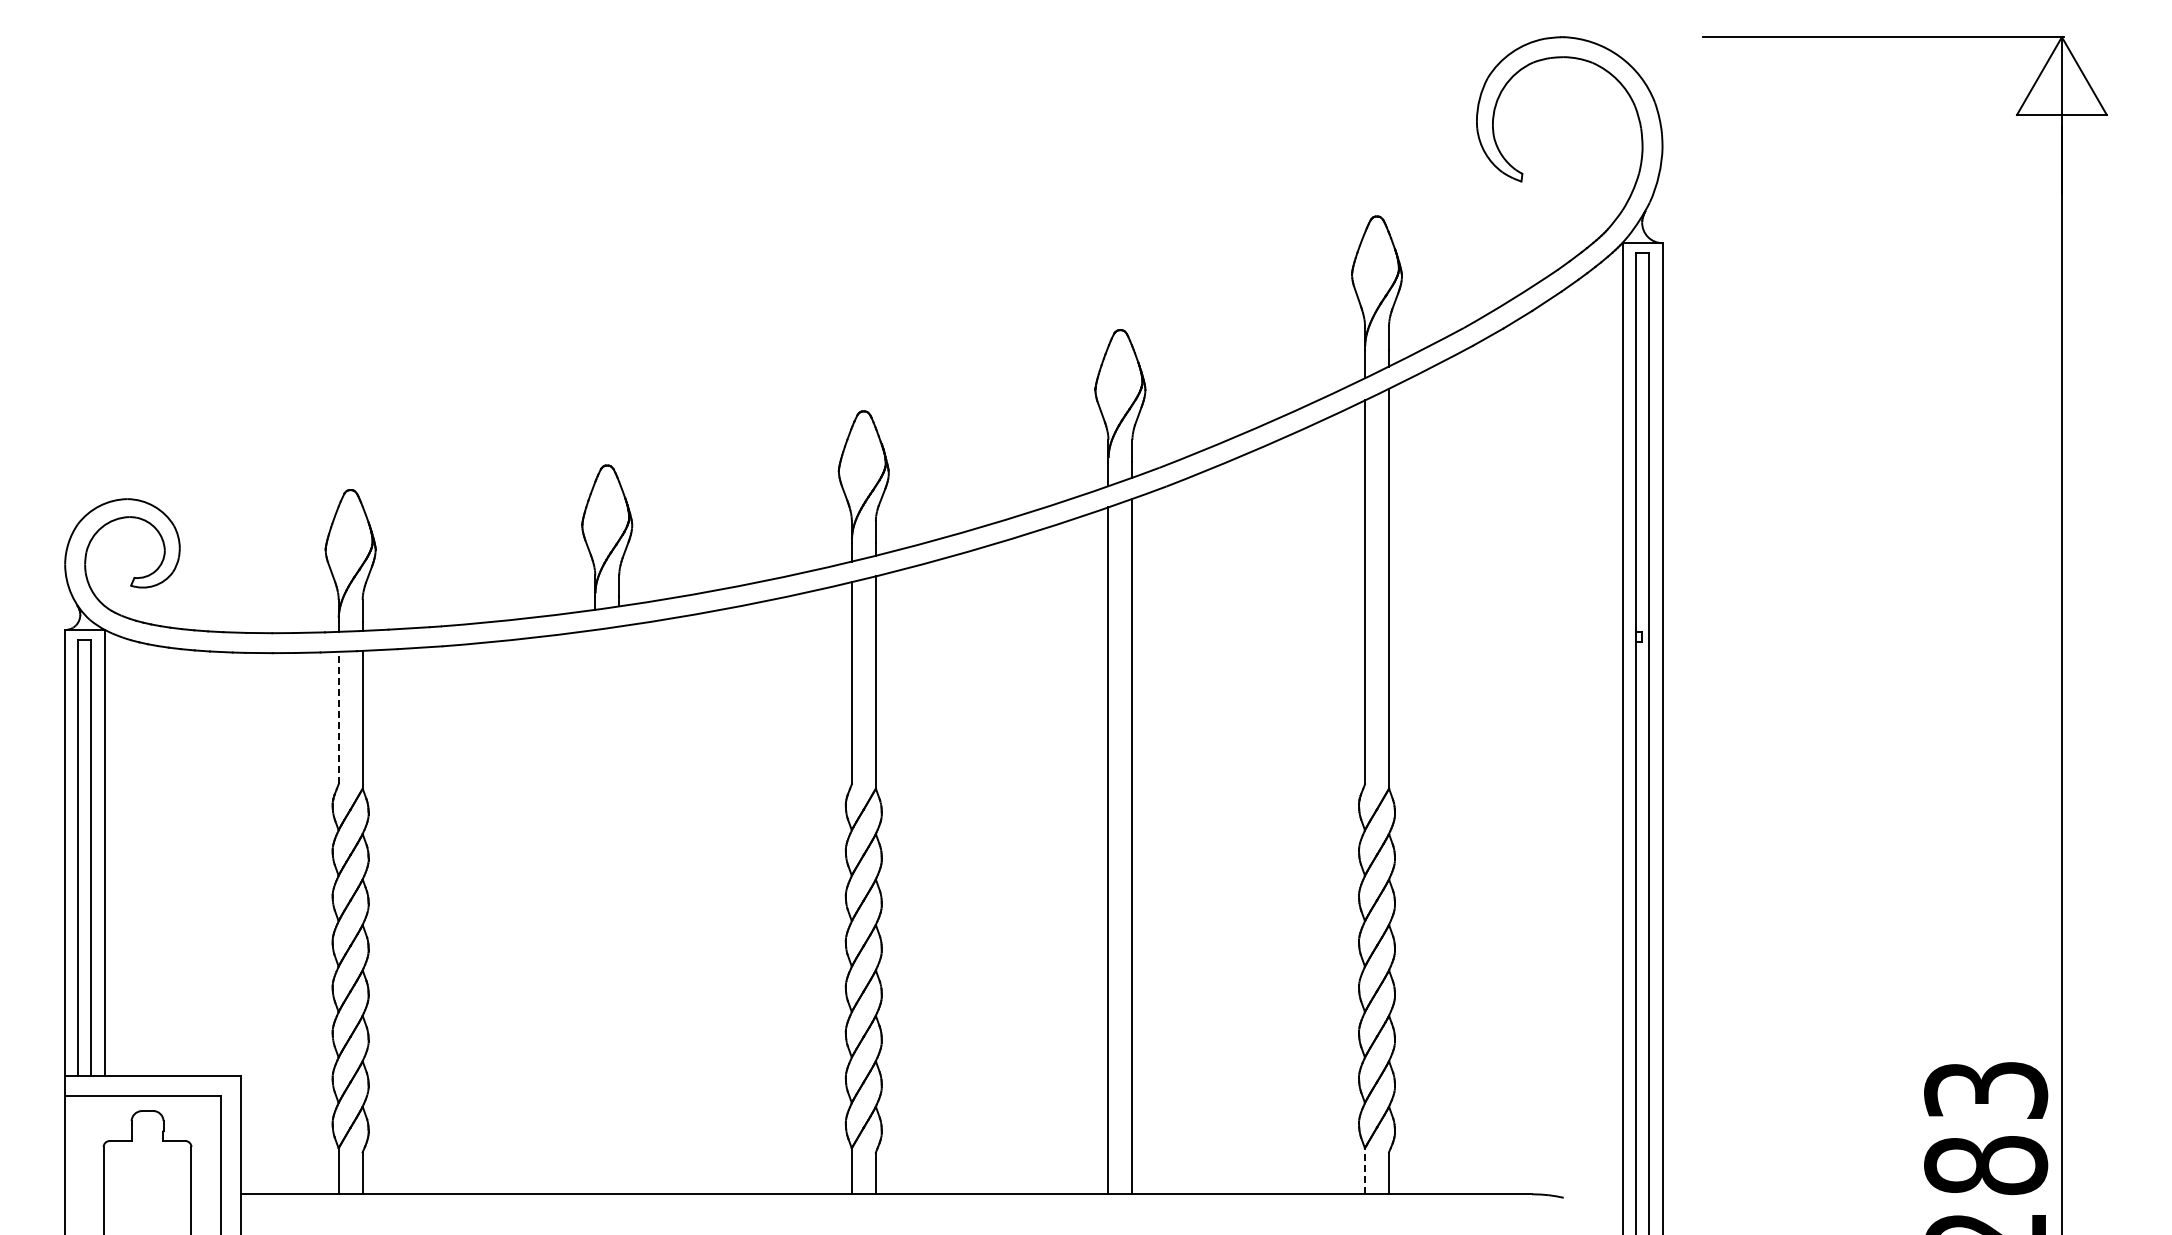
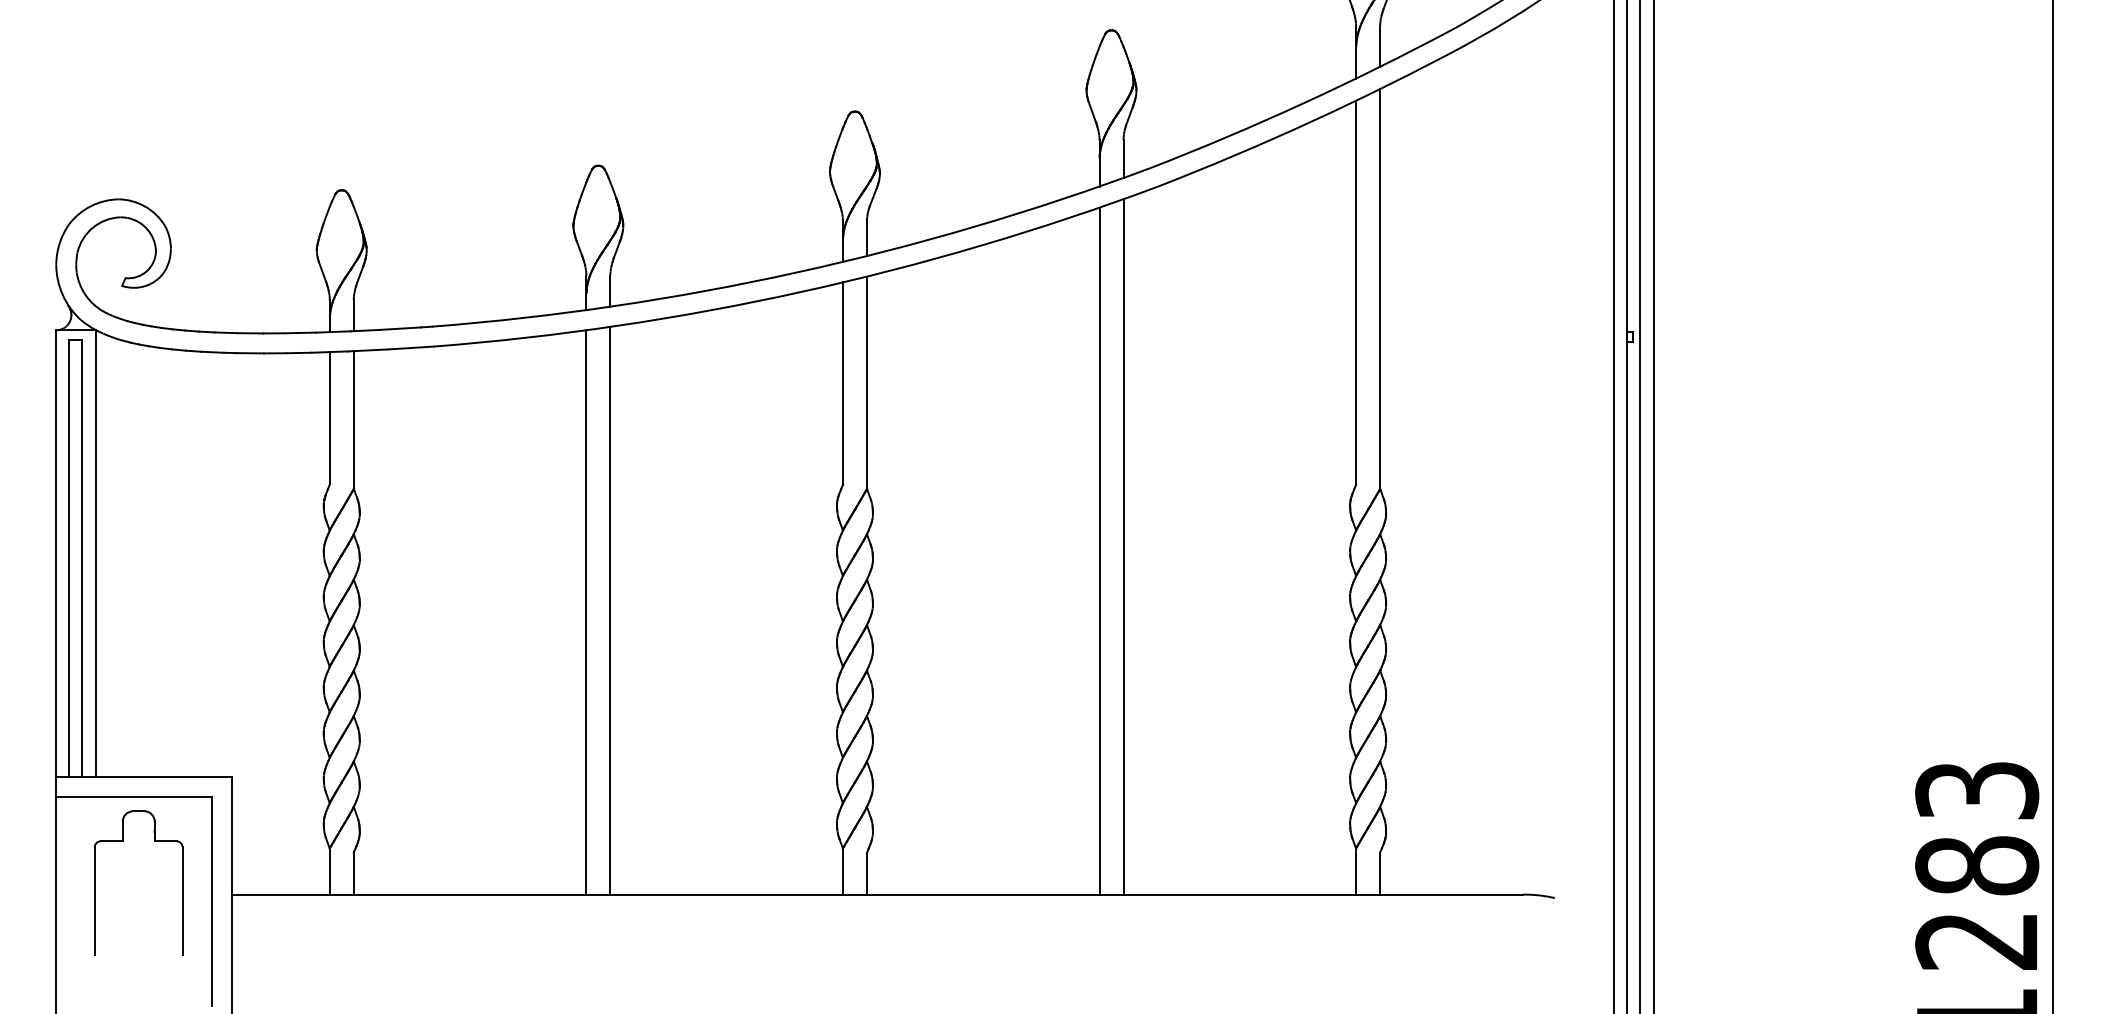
line: (338, 717) -> (329, 417), dashed -> solid
line: (619, 910) -> (610, 610), added
line: (595, 912) -> (586, 612), added
line: (1365, 1171) -> (1356, 871), dashed -> solid

